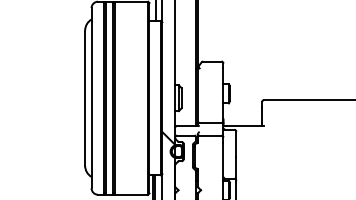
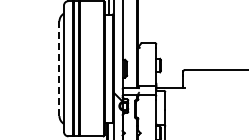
line: (85, 99) -> (59, 69), solid -> dashed

